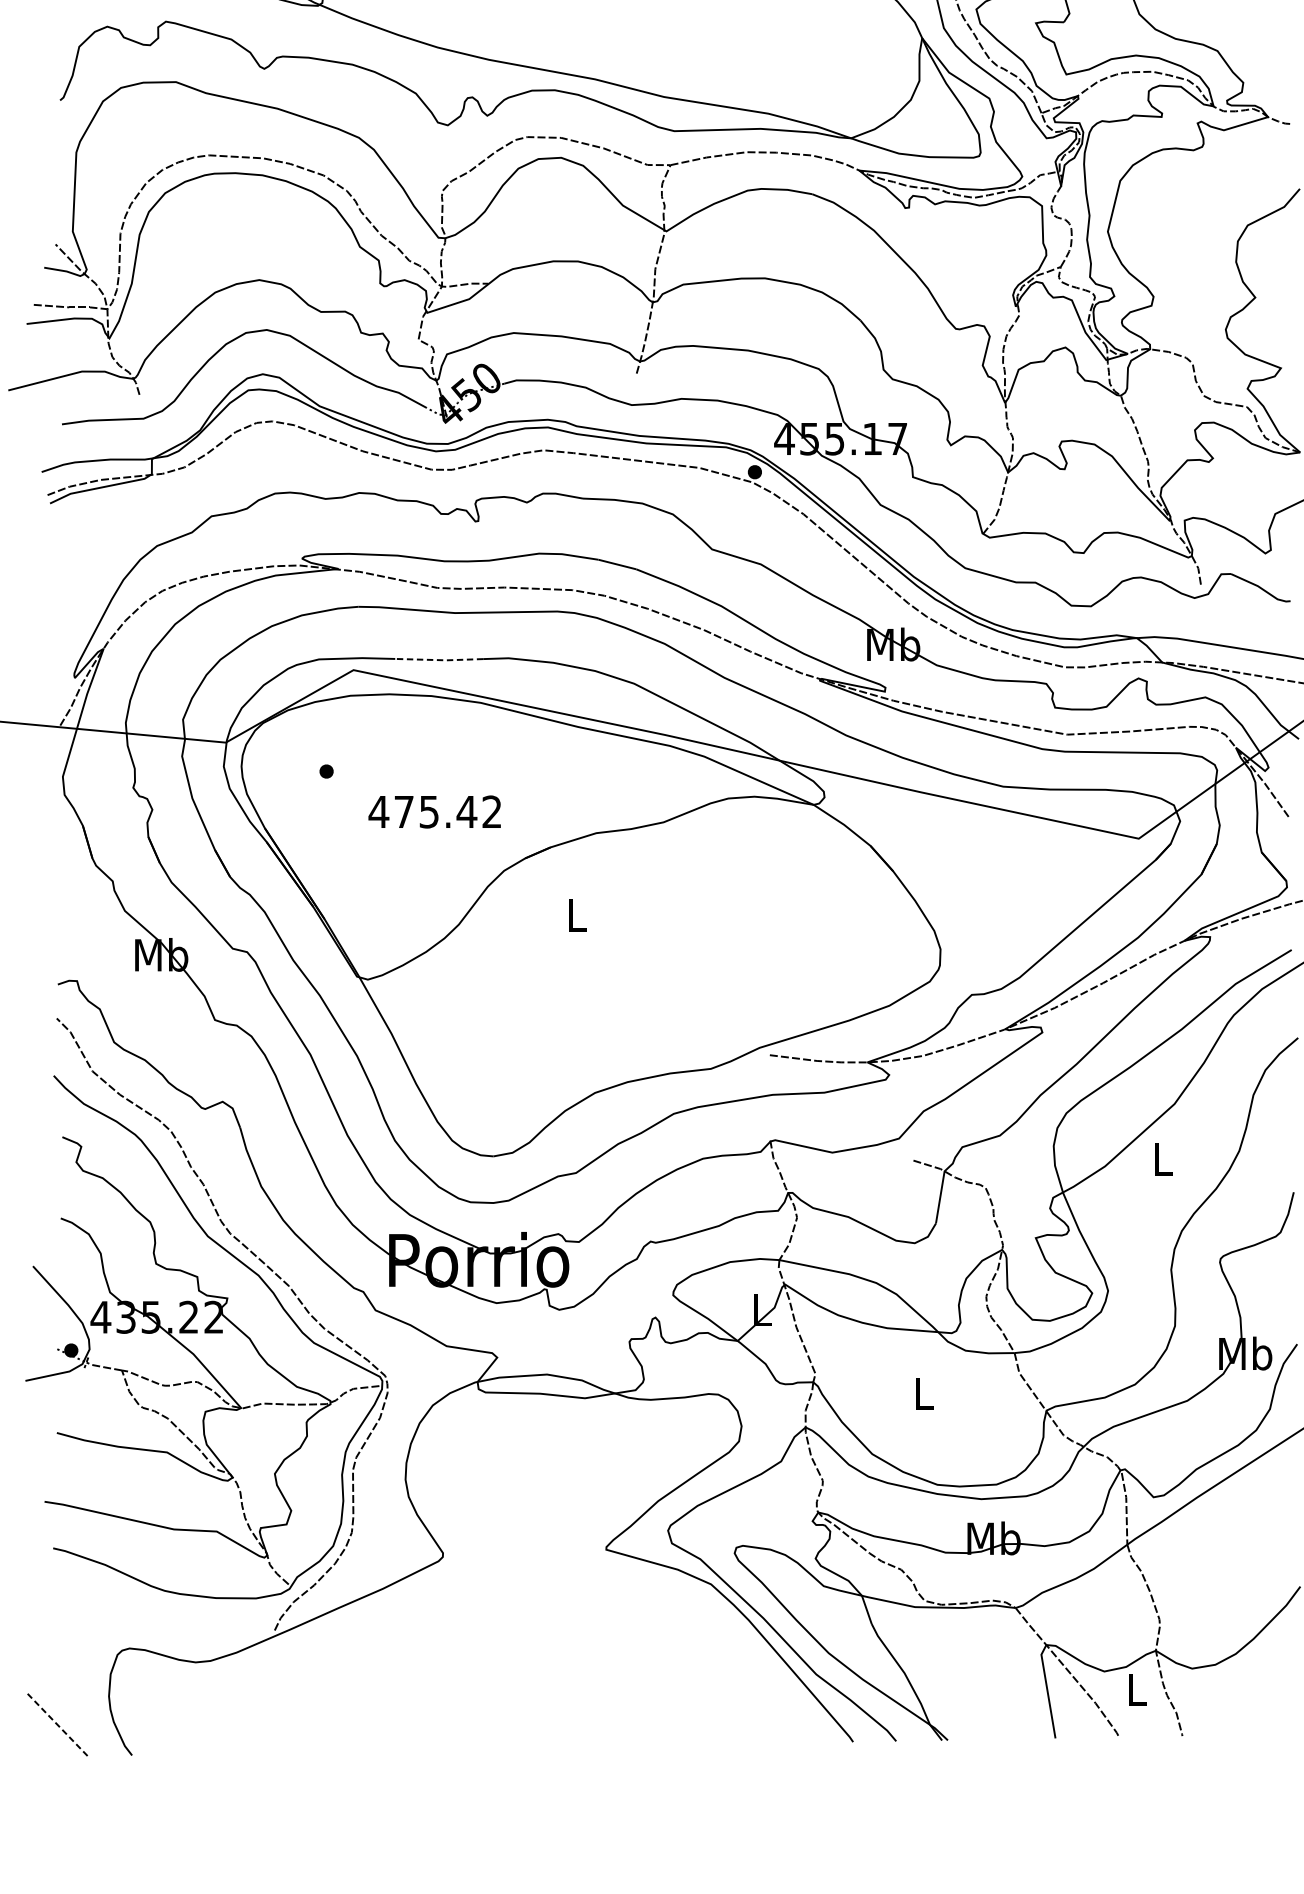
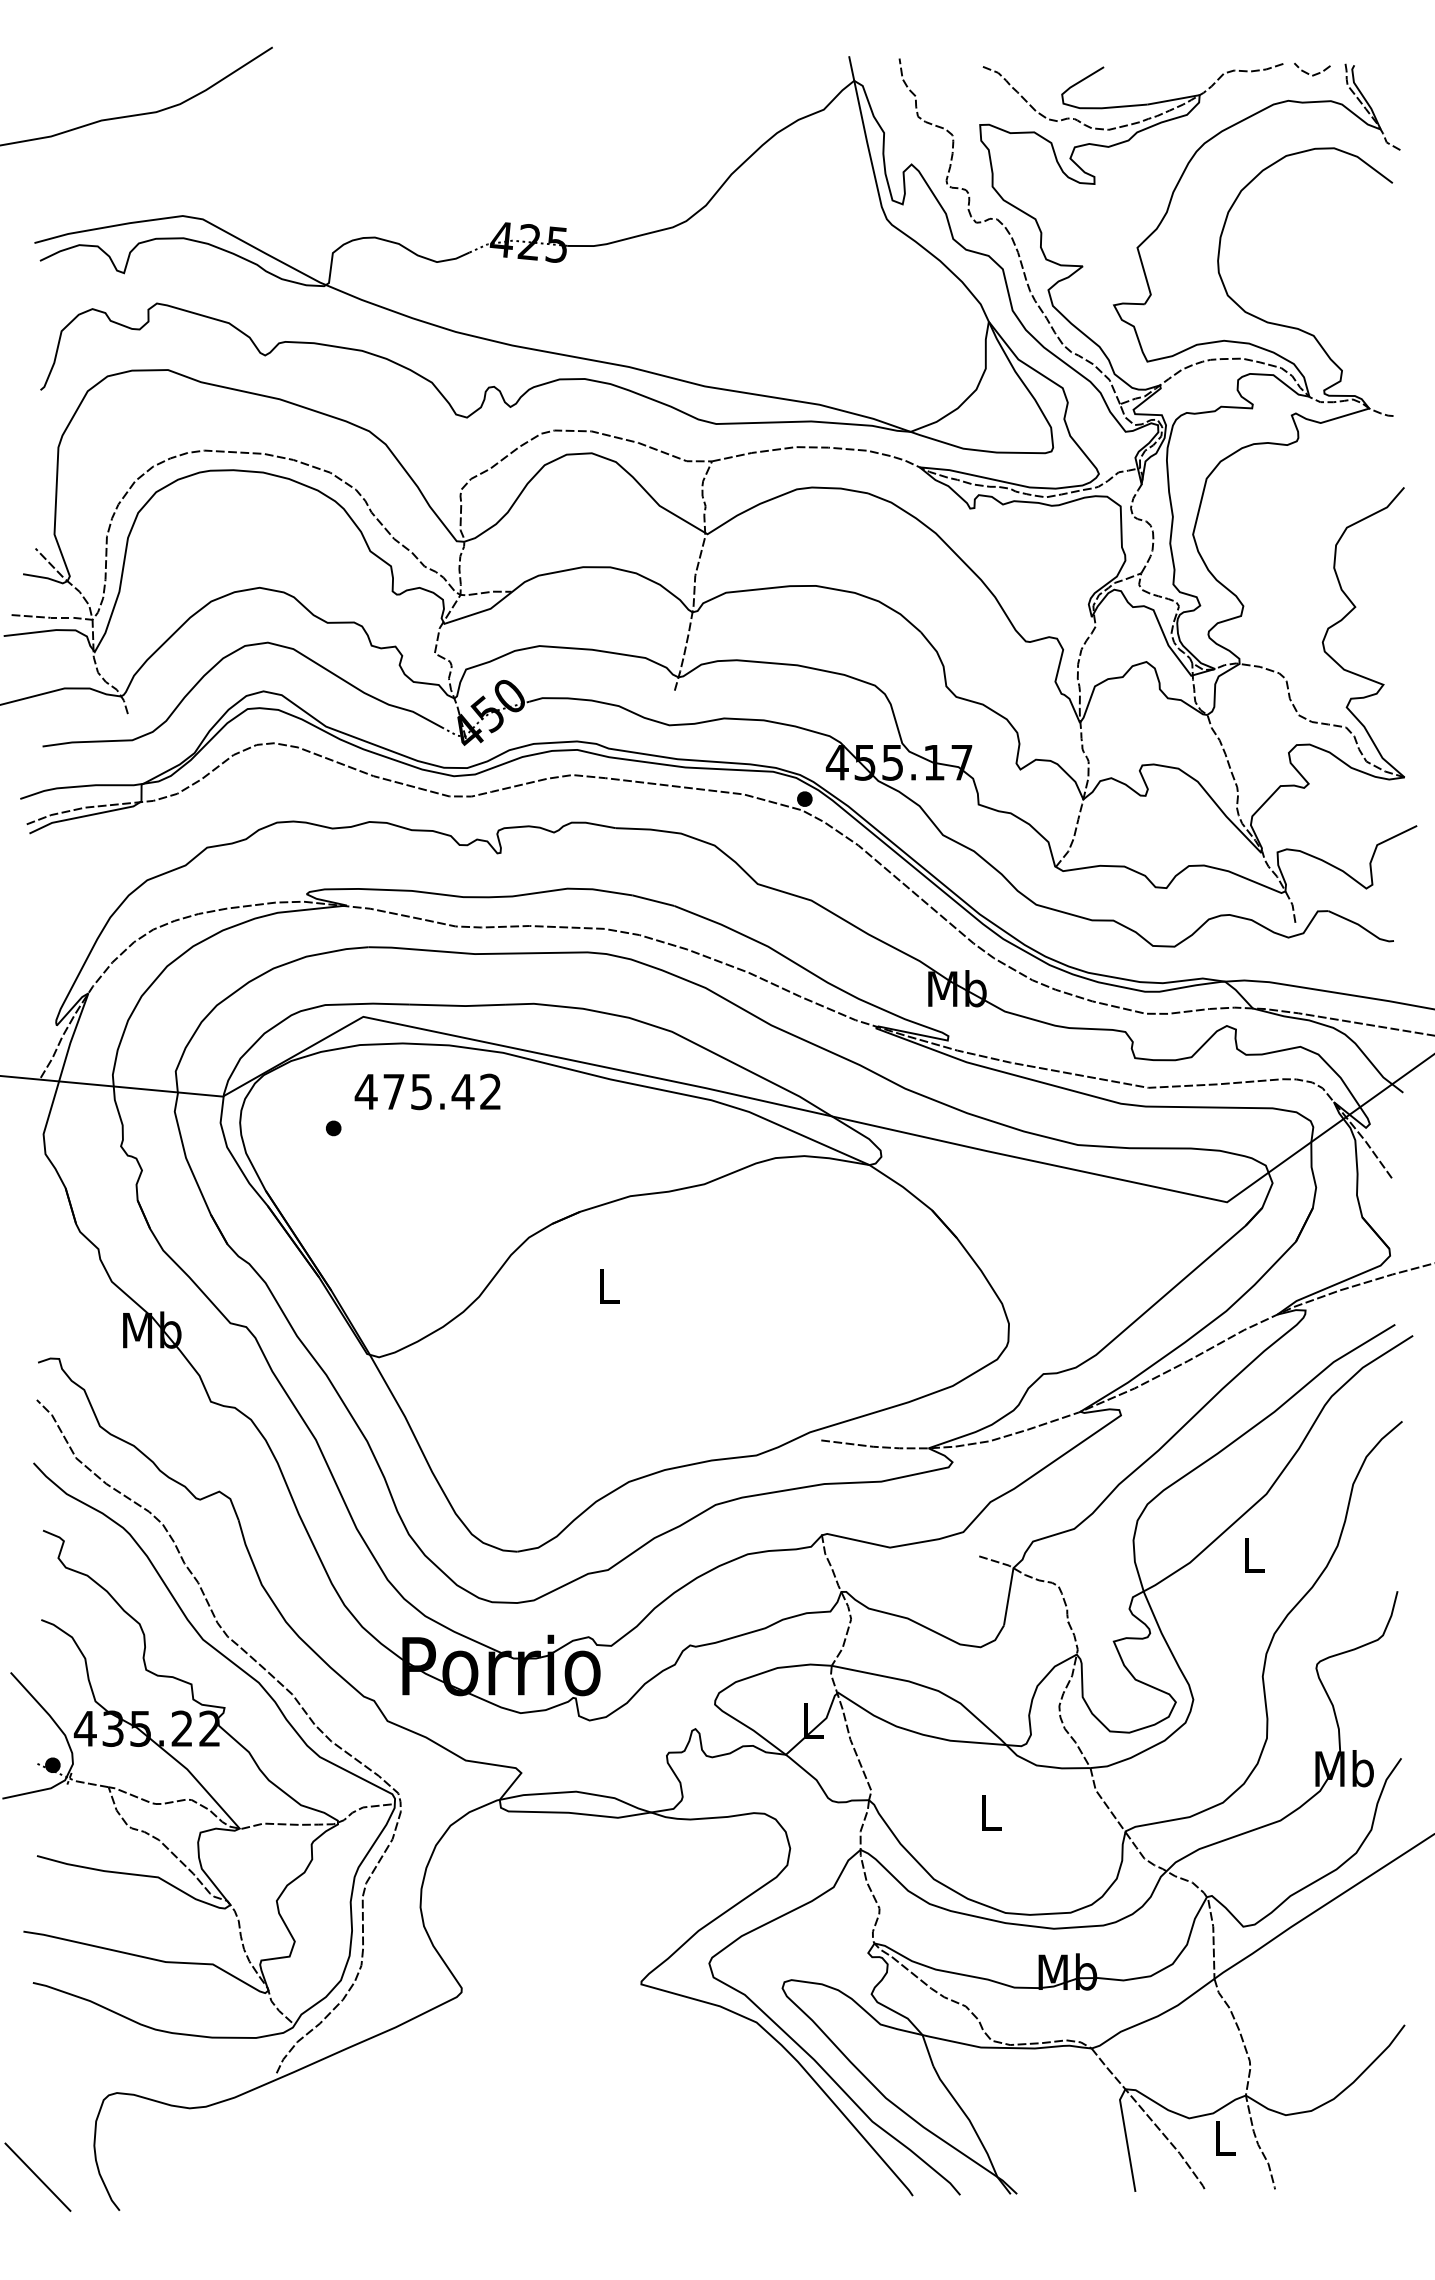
line: (439, 659) -> (457, 1005), dashed -> solid
text: (434, 811) -> (427, 1091), moved
line: (57, 1725) -> (37, 2177), dashed -> solid

